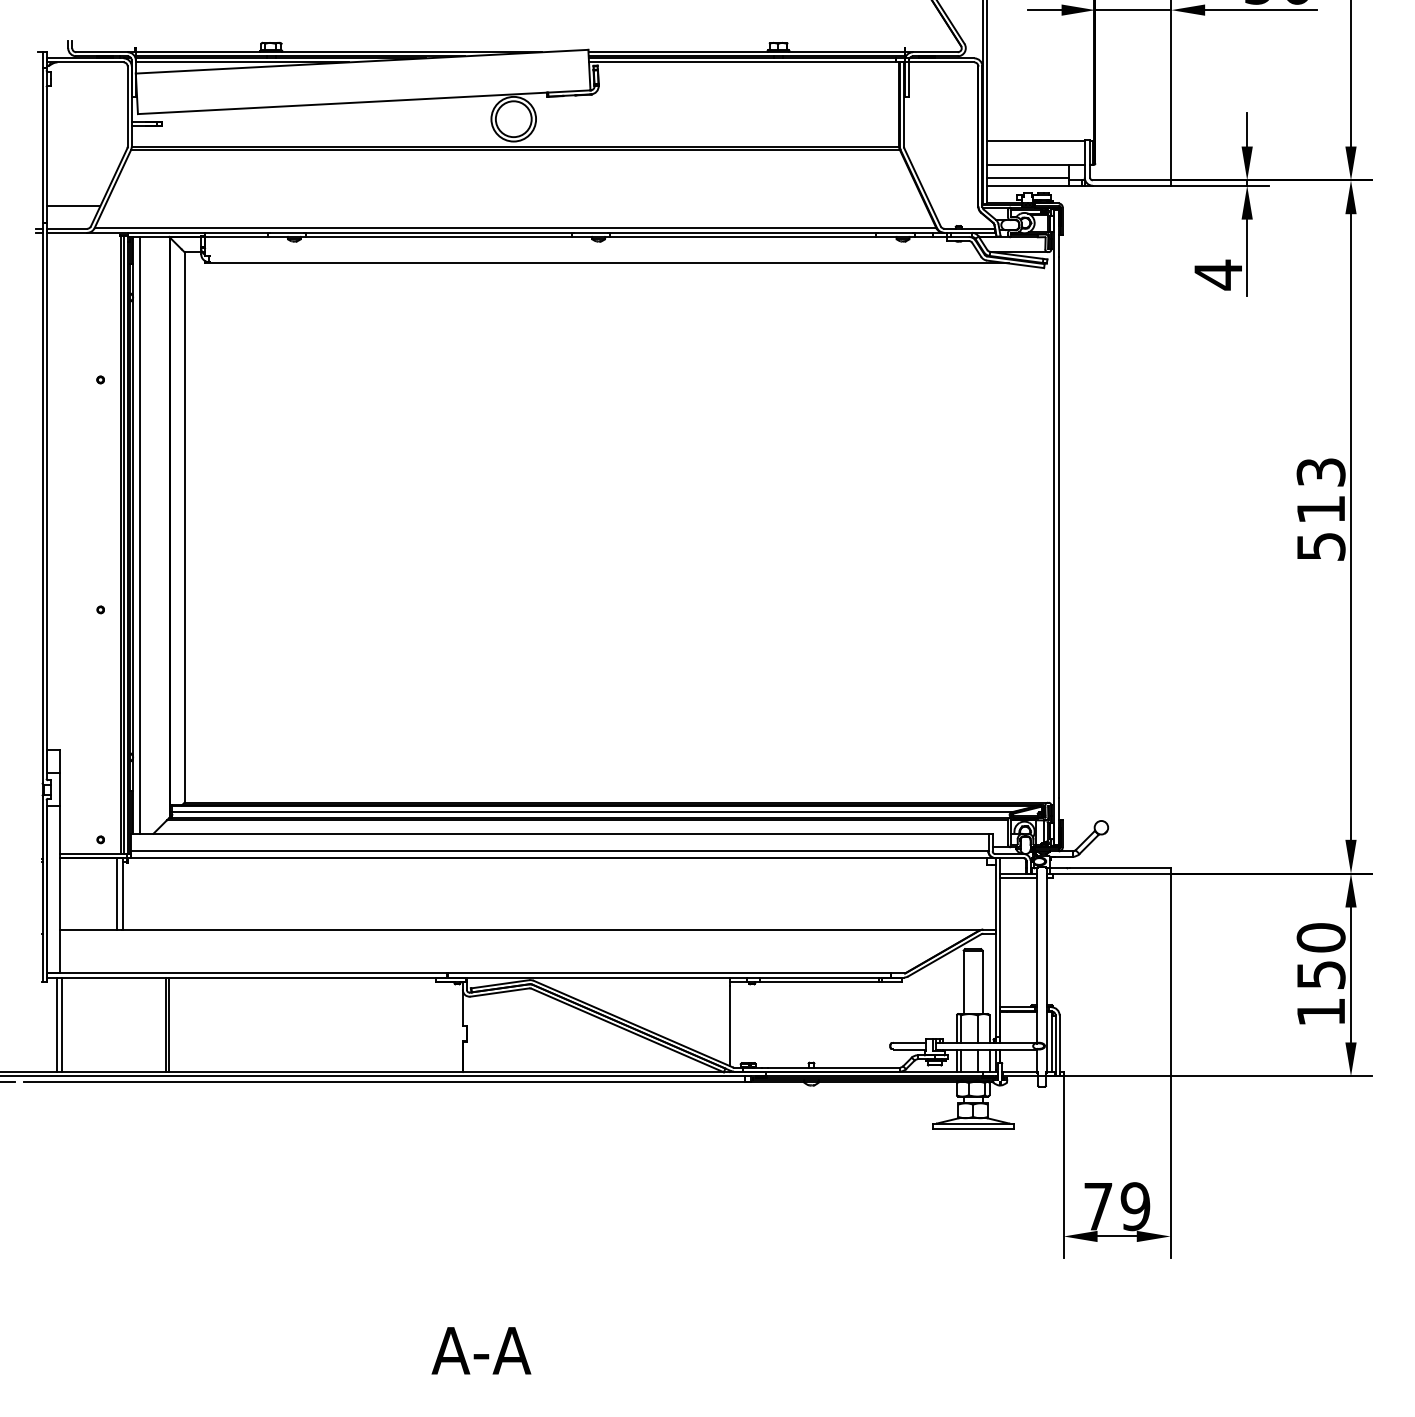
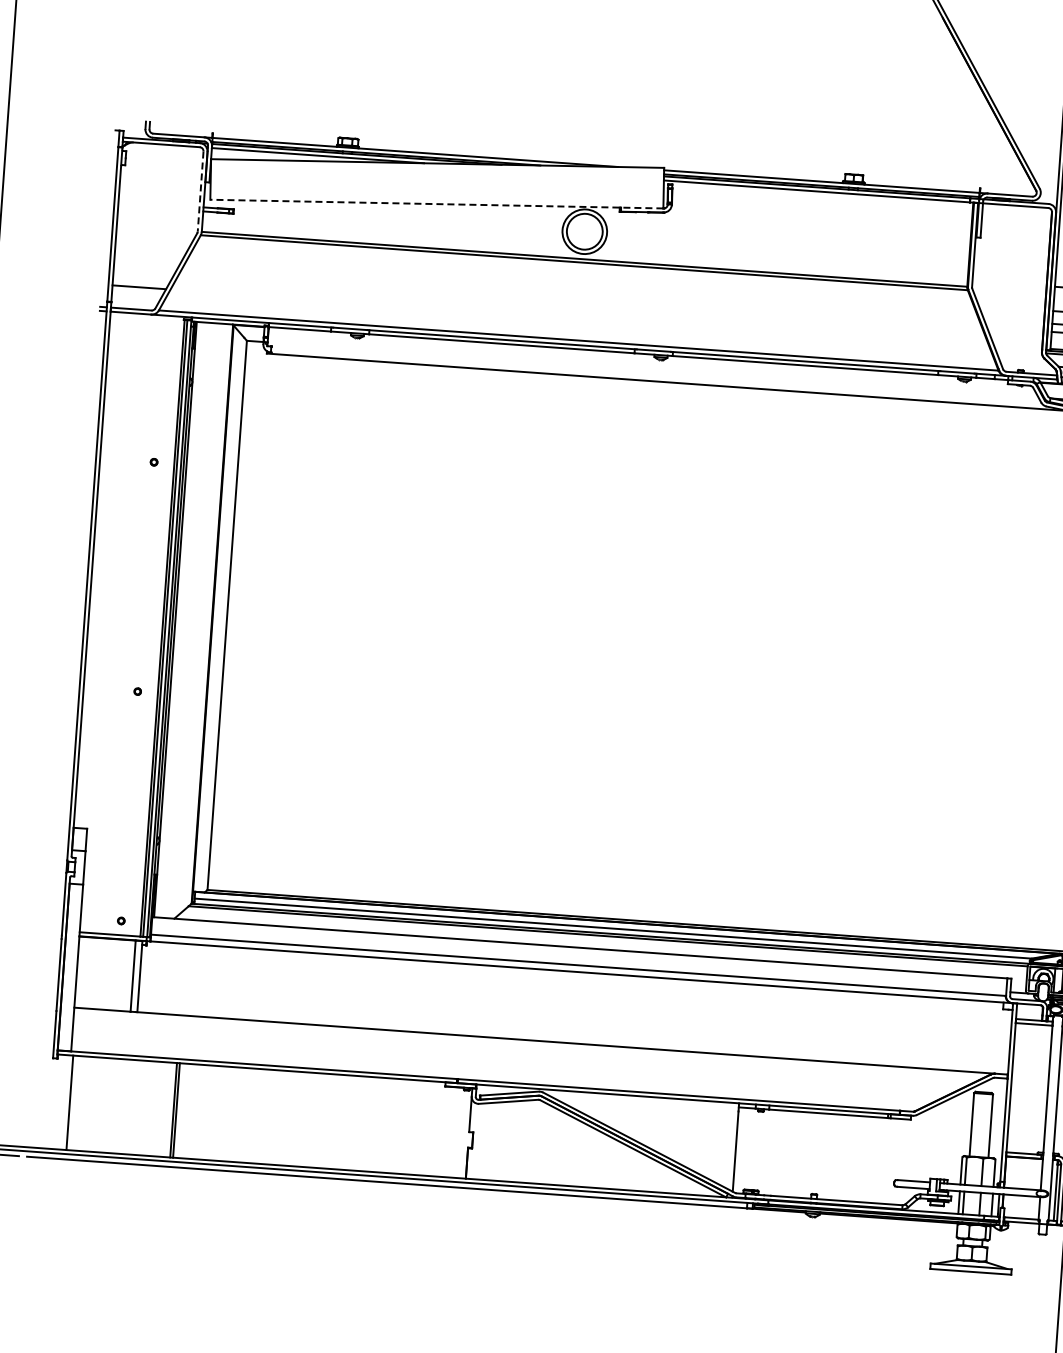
line: (364, 102) -> (437, 204), solid -> dashed
line: (127, 107) -> (200, 192), solid -> dashed
line: (139, 534) -> (181, 619), removed
line: (56, 1024) -> (63, 1102), removed

